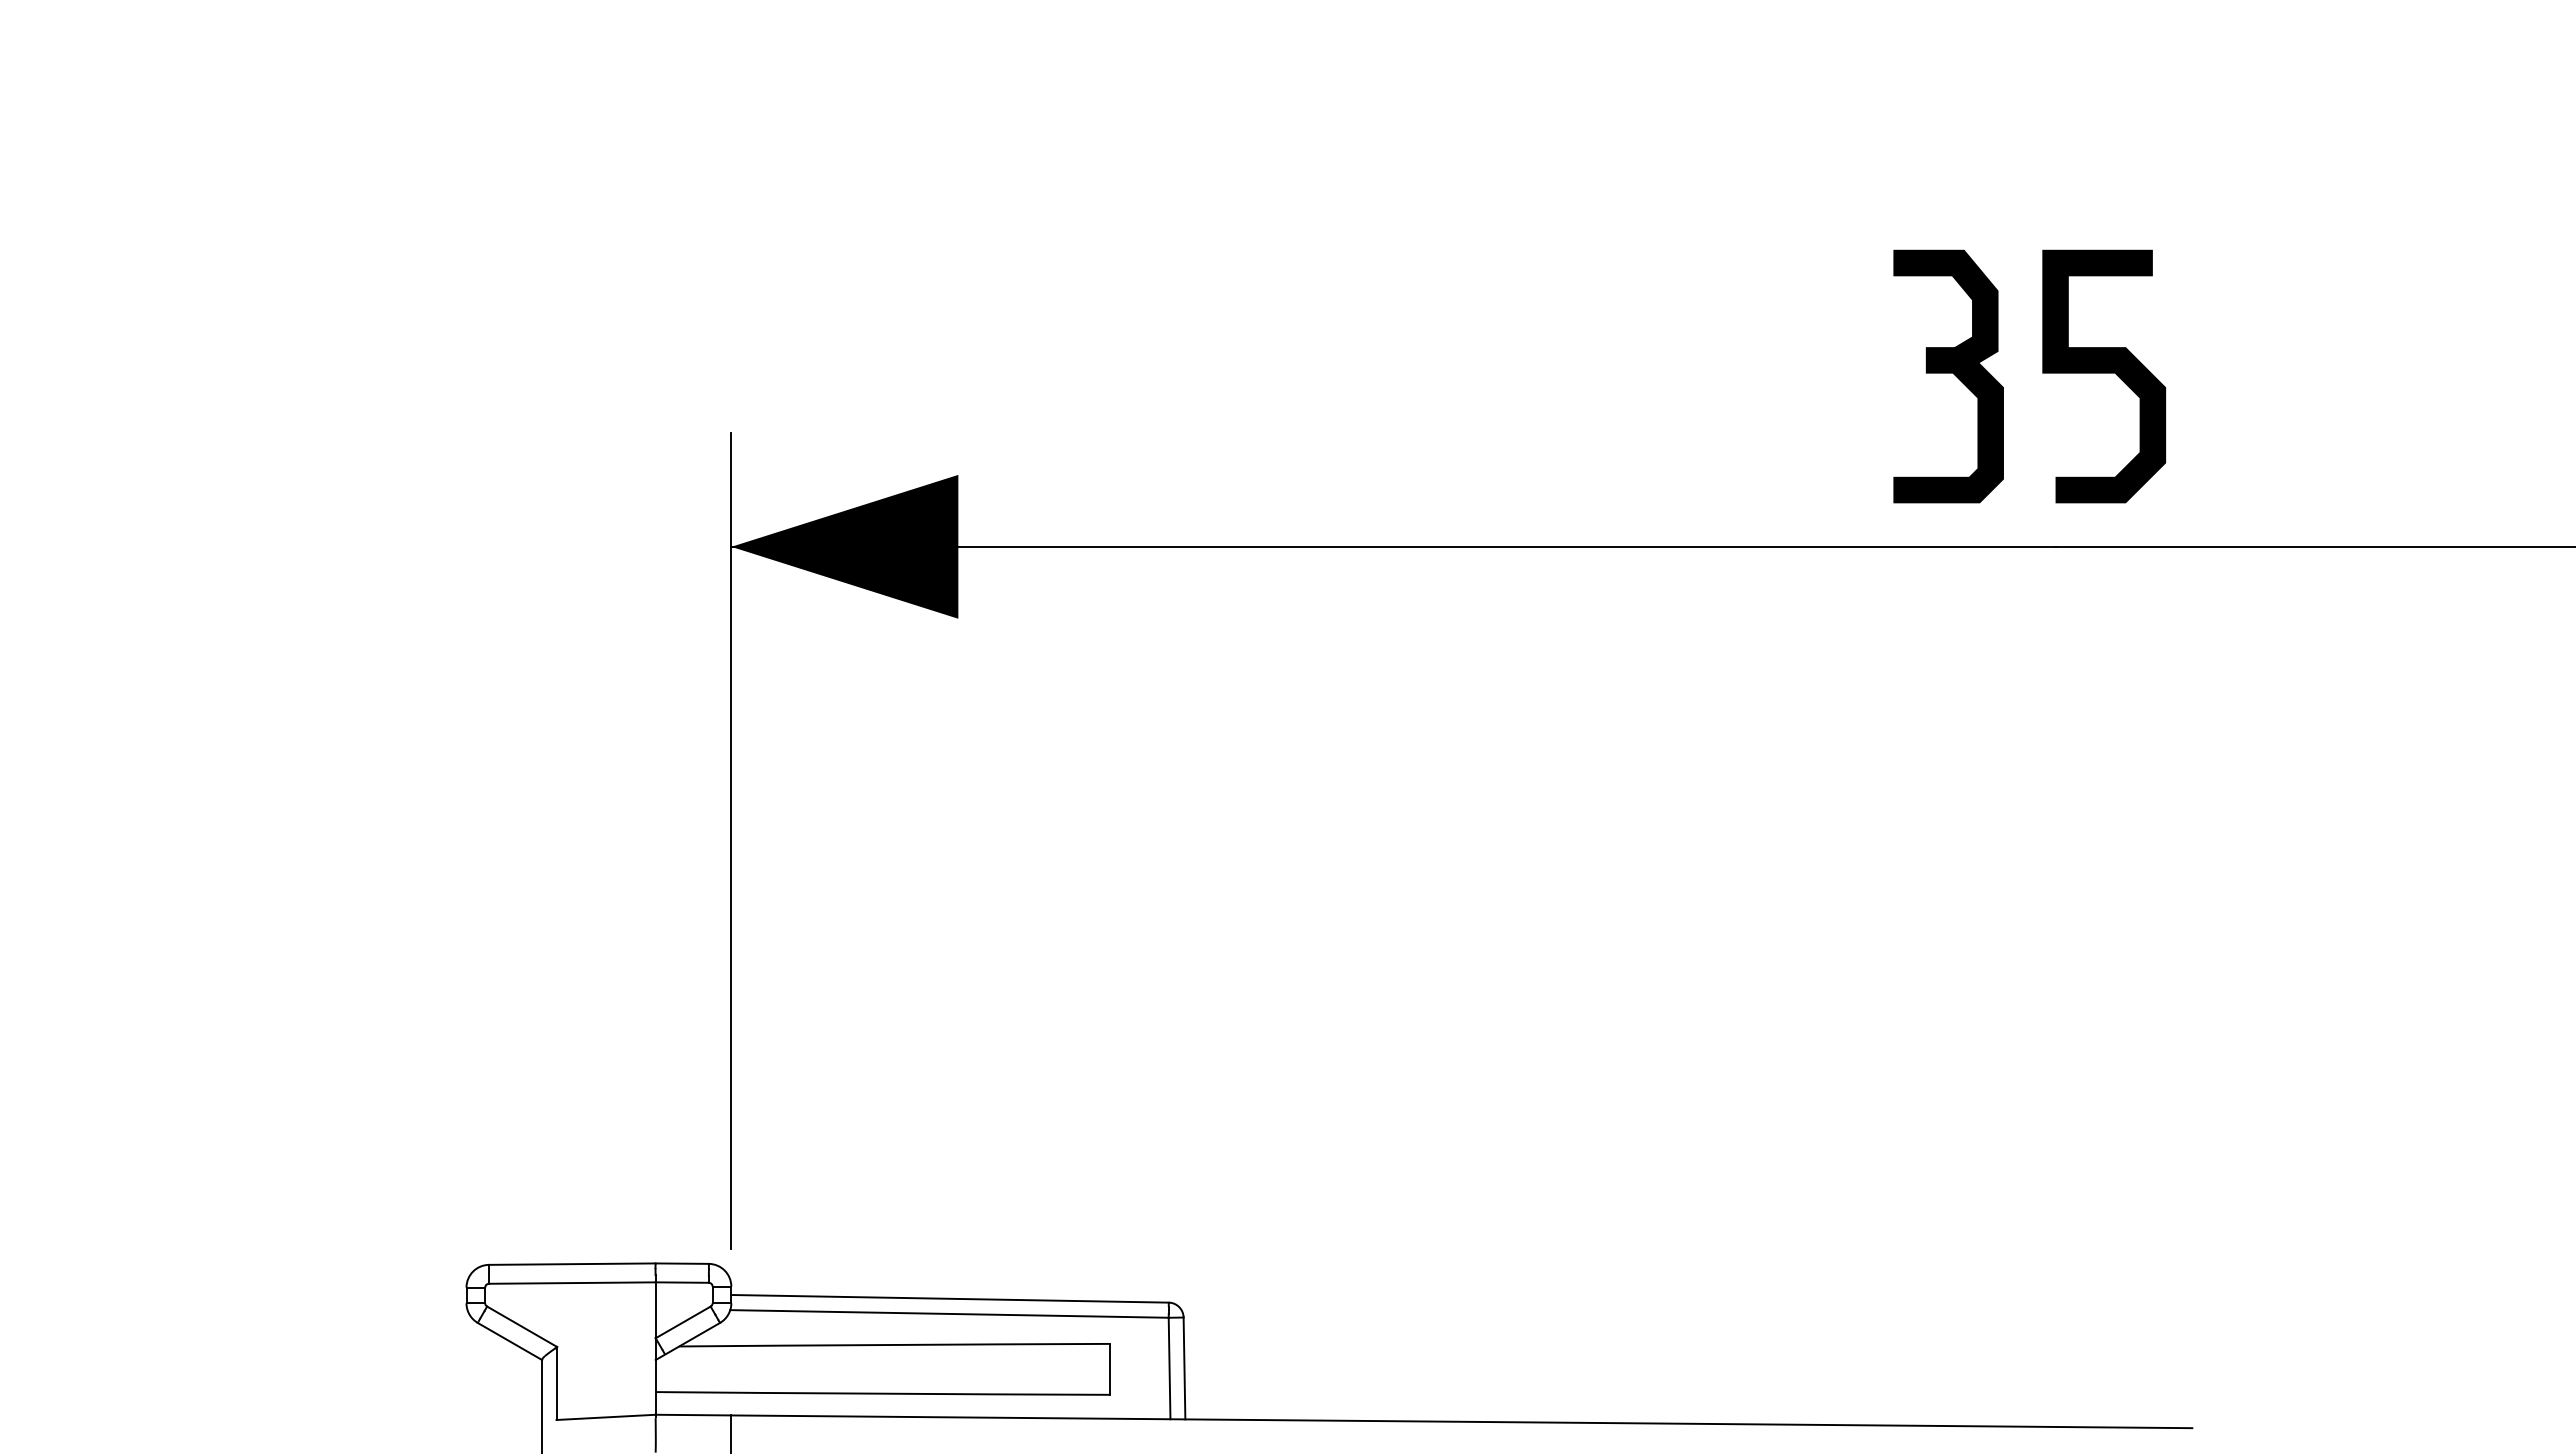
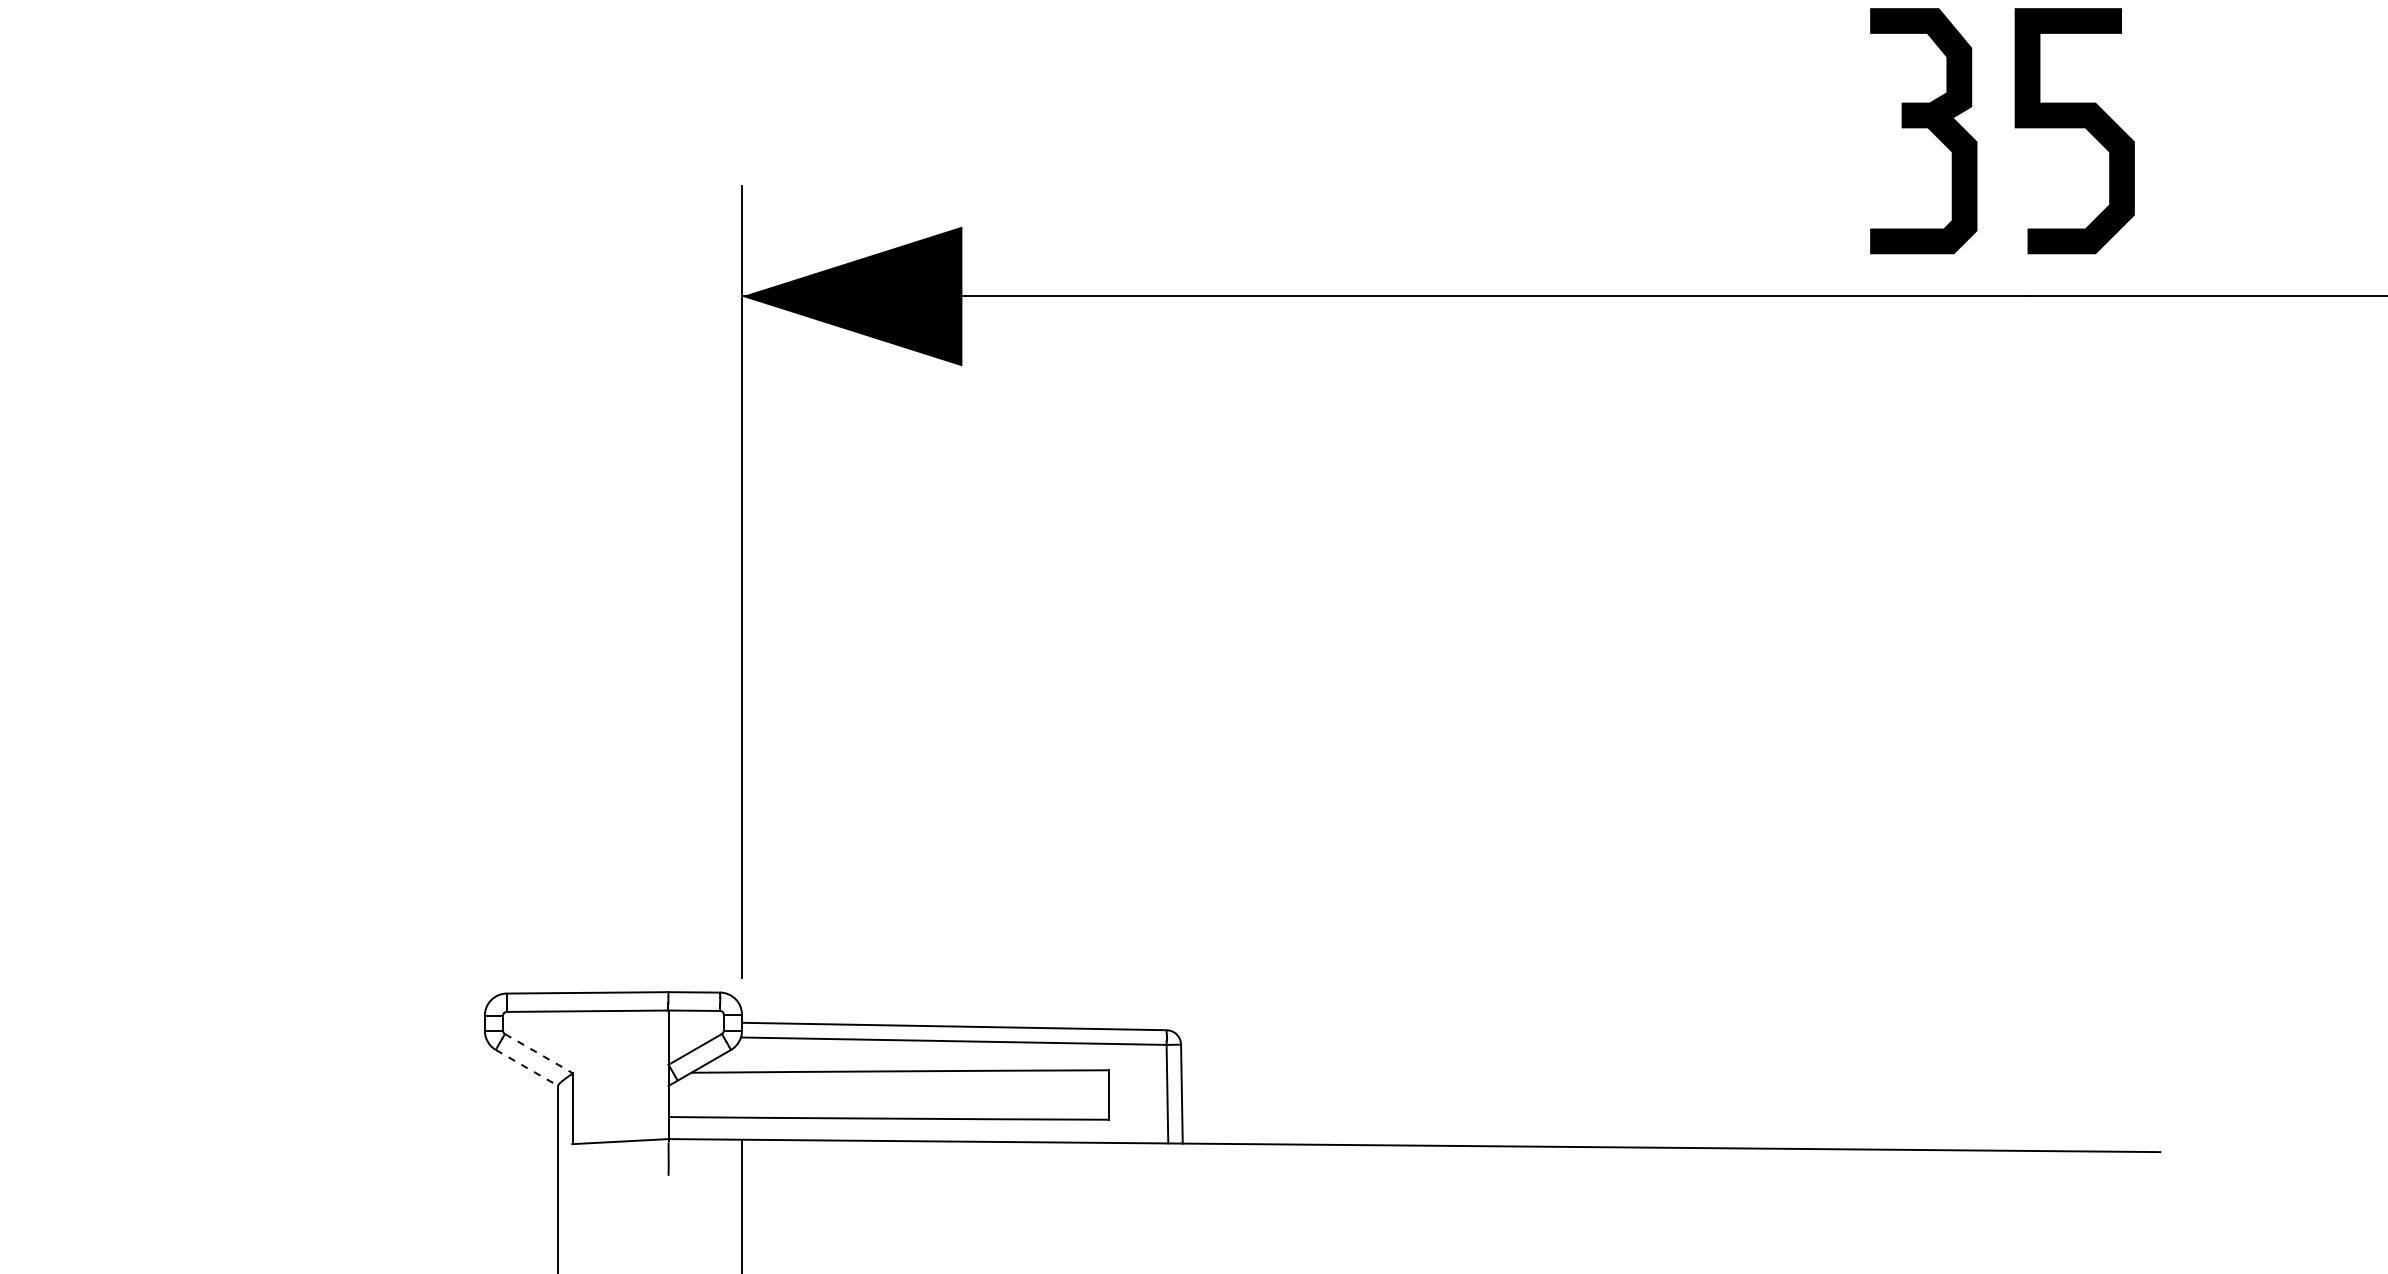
line: (522, 1327) -> (539, 1054), solid -> dashed
line: (510, 1341) -> (527, 1067), solid -> dashed

